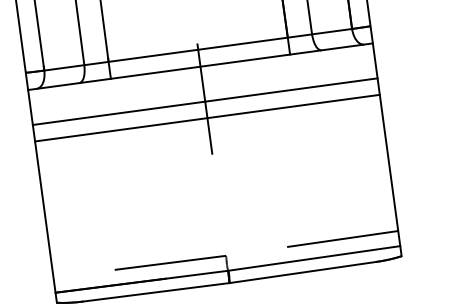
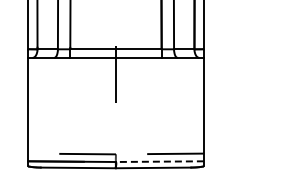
line: (204, 101) -> (115, 75), removed
line: (206, 118) -> (115, 84), removed
line: (313, 258) -> (159, 161), solid -> dashed

